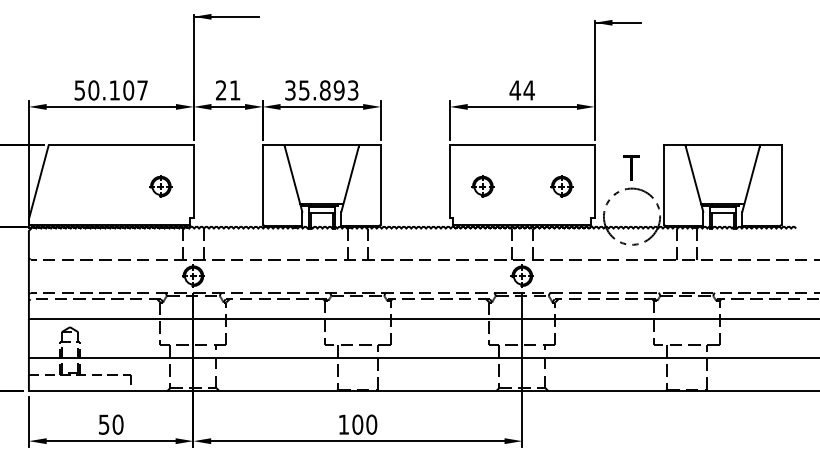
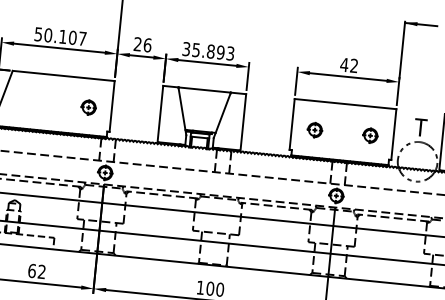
text: (234, 90) -> (147, 45), 21 -> 26
text: (528, 90) -> (353, 65), 44 -> 42
text: (110, 424) -> (36, 271), 50 -> 62

